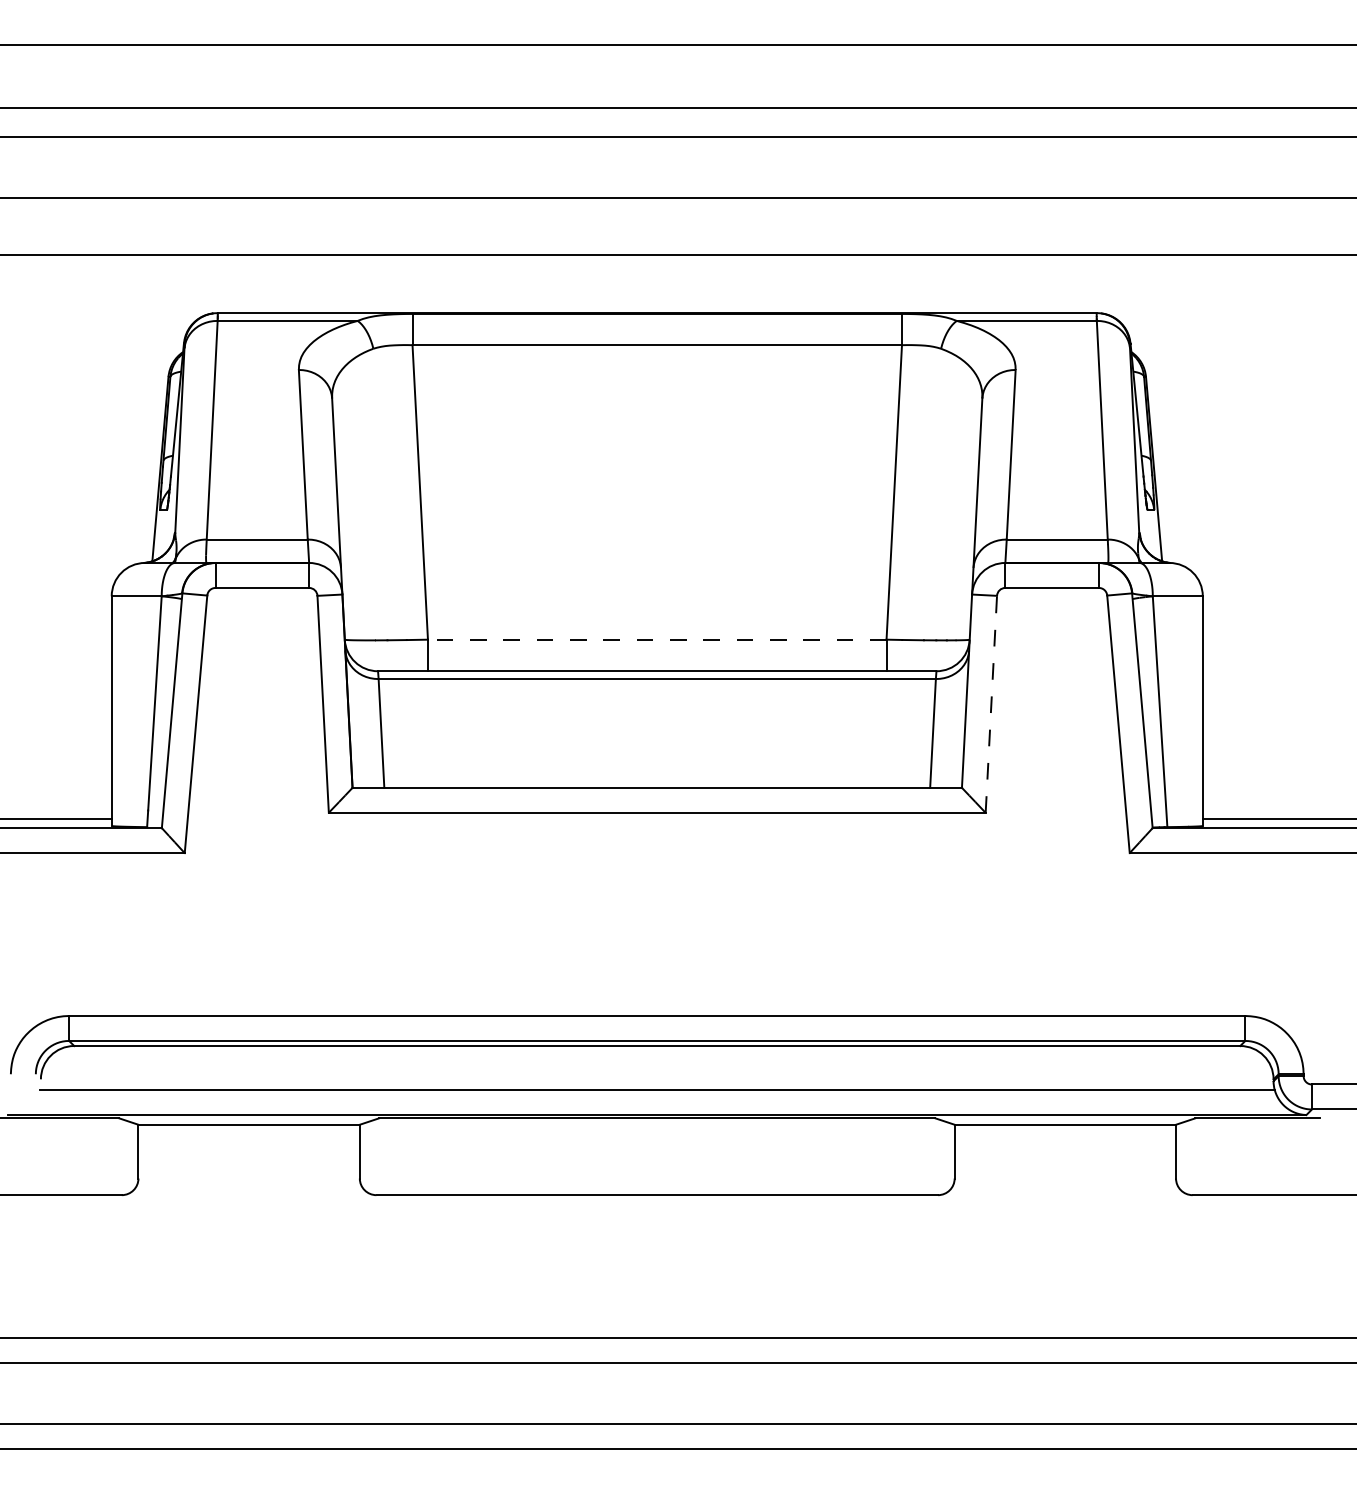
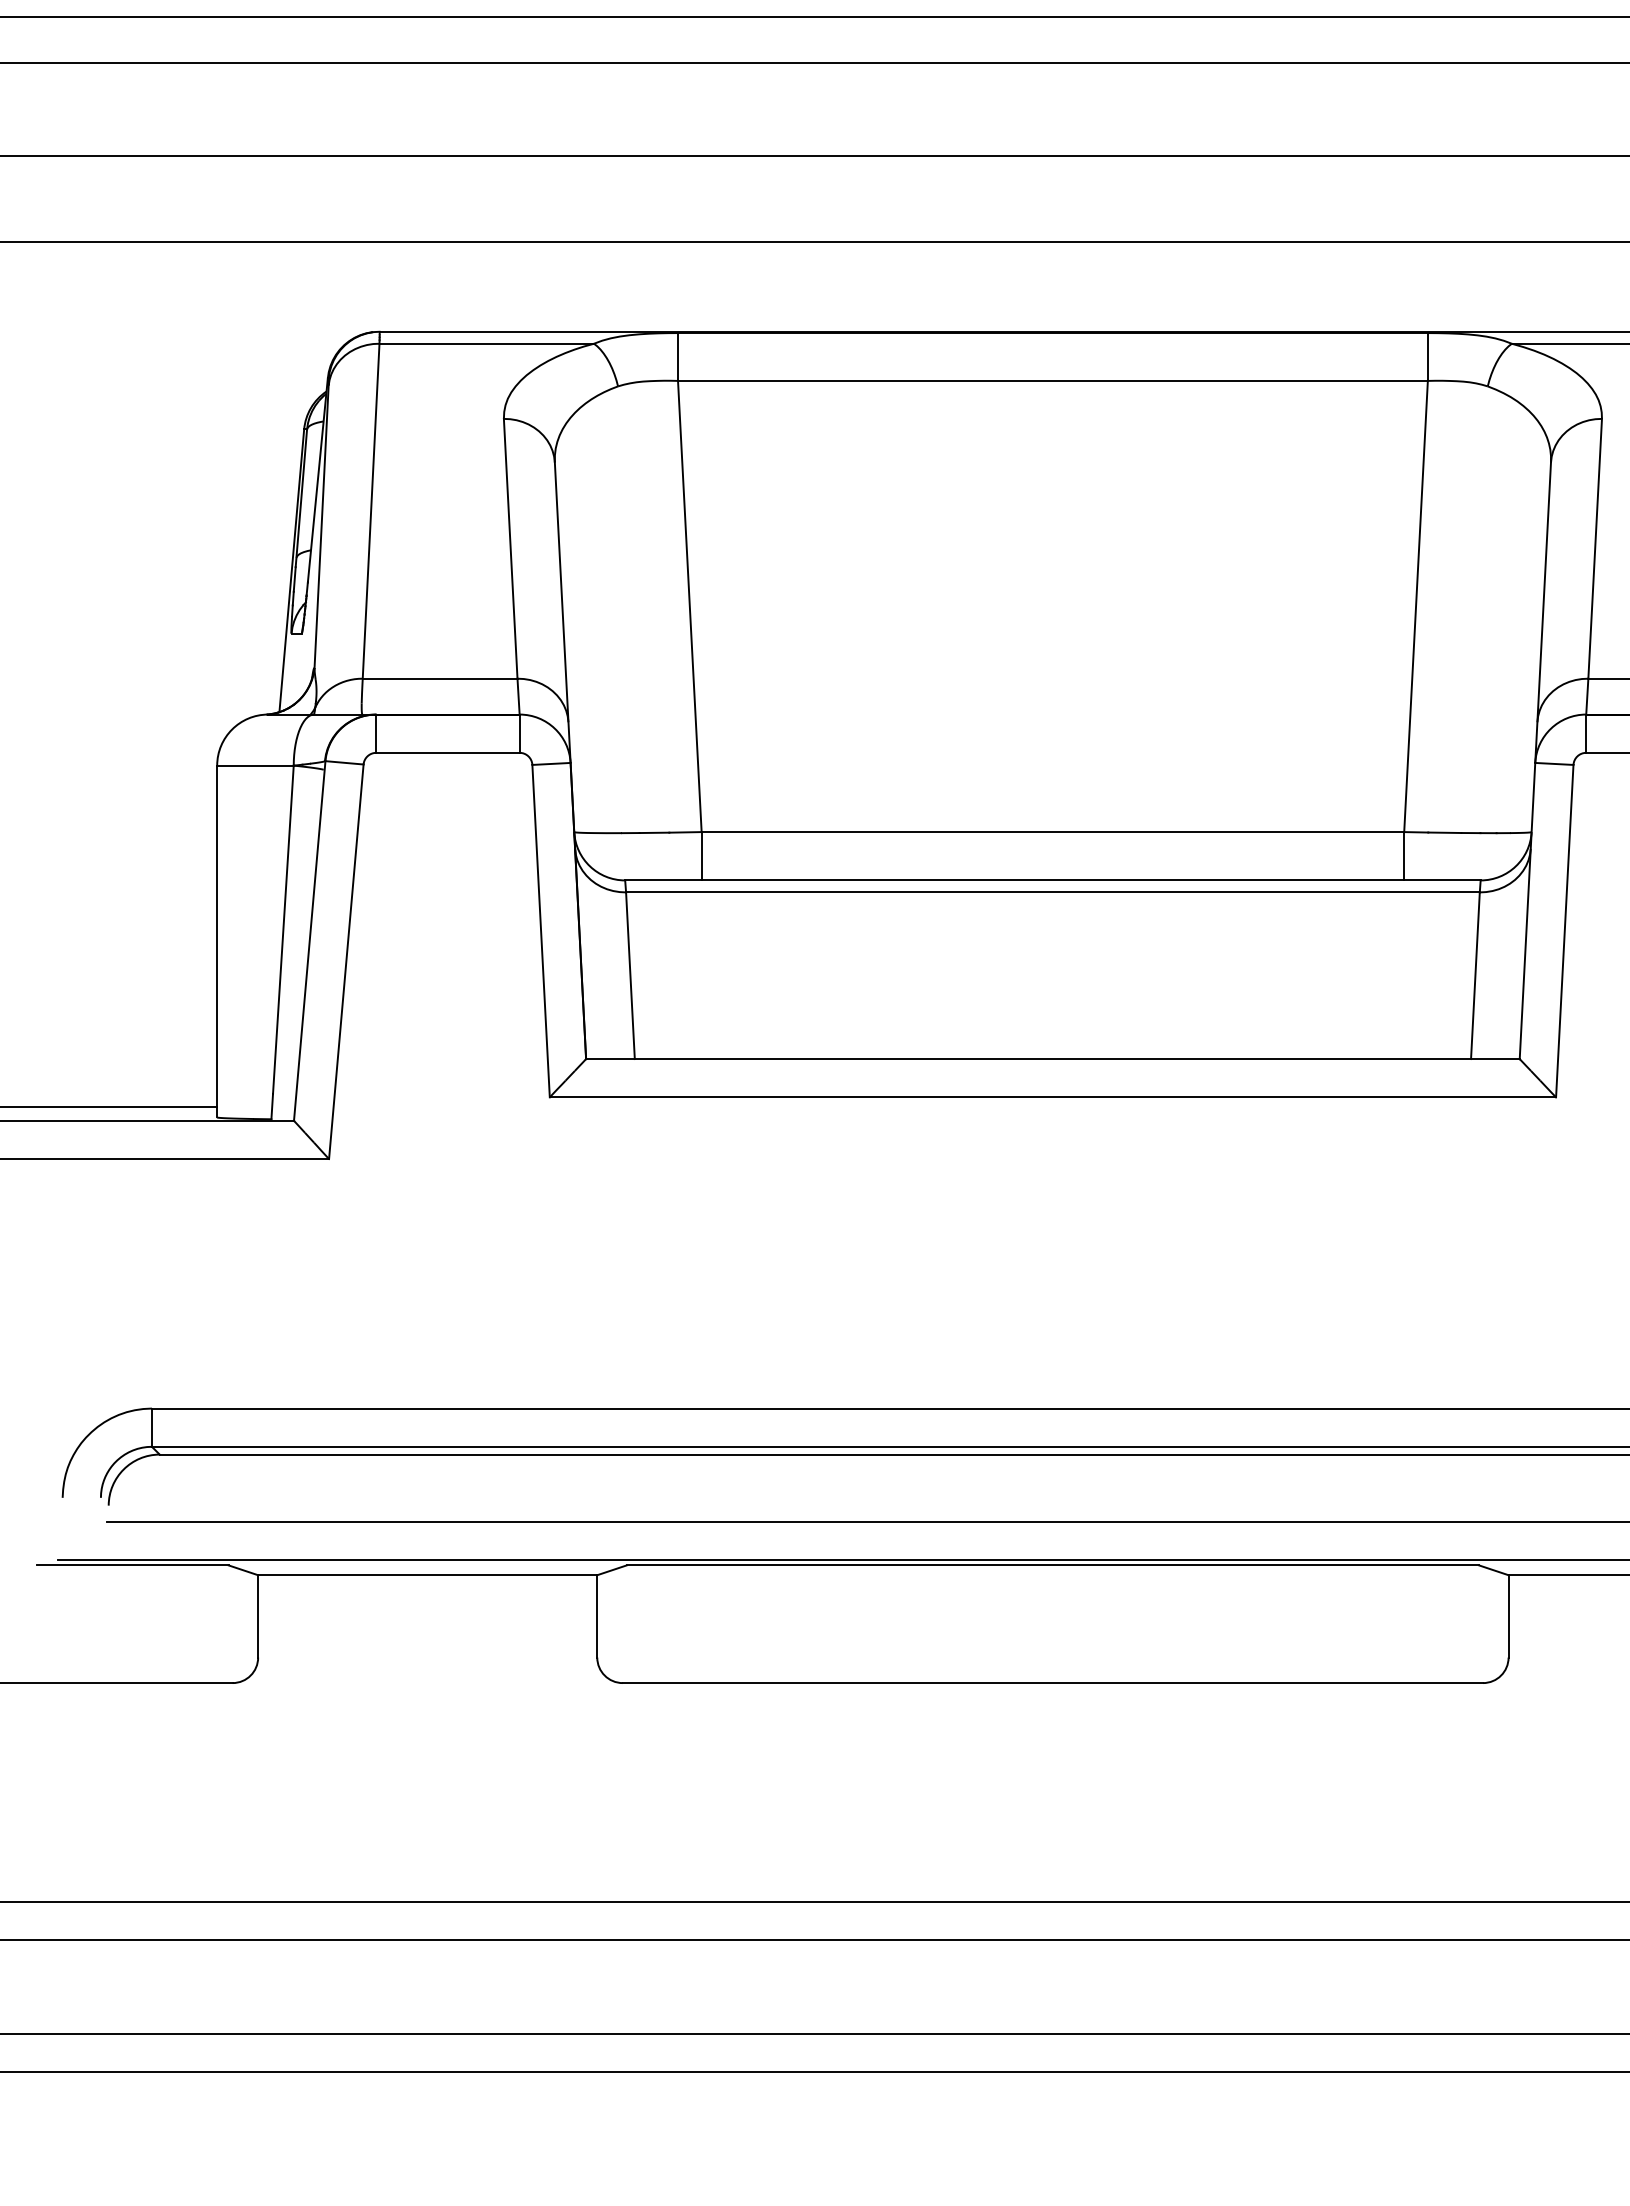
line: (656, 639) -> (1051, 831), dashed -> solid
line: (991, 704) -> (1564, 931), dashed -> solid

